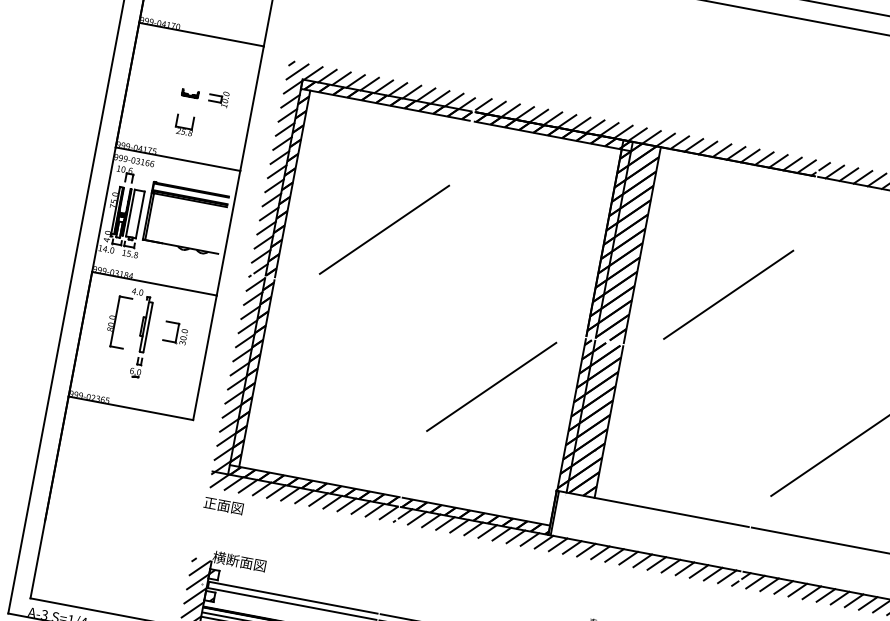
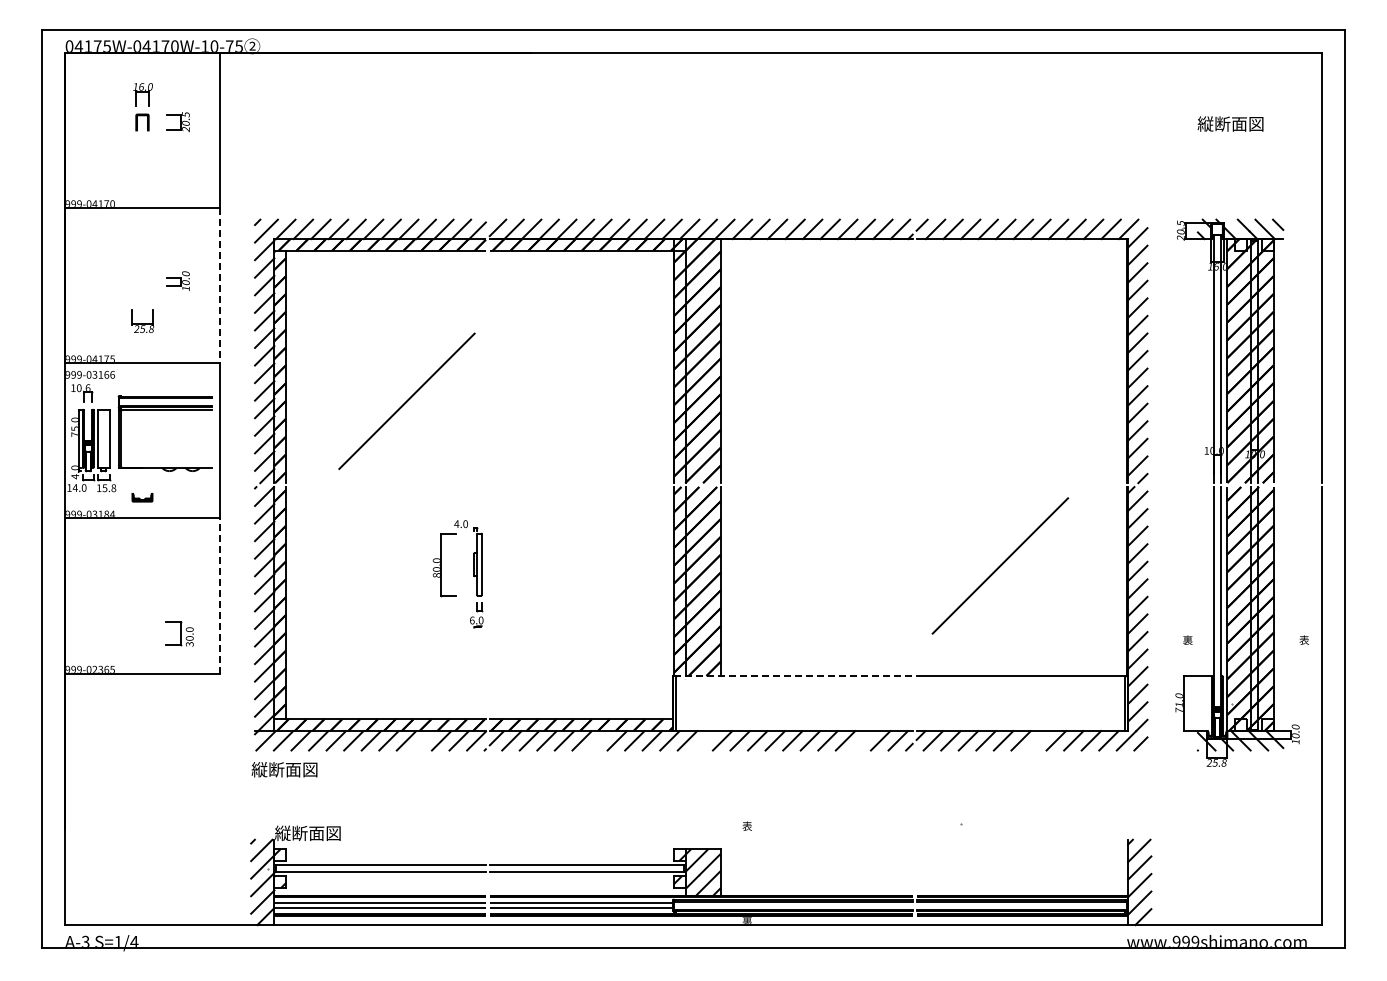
part: (190, 93) -> (142, 497), moved
line: (252, 108) -> (220, 285), solid -> dashed
line: (728, 294) -> (835, 400), removed
part: (114, 329) -> (441, 574), moved
part: (175, 332) -> (179, 633), moved
line: (205, 358) -> (220, 596), solid -> dashed
line: (491, 386) -> (571, 565), removed
line: (346, 504) -> (423, 740), removed
text: (230, 506) -> (284, 769), 正面図 -> 縦断面図
line: (652, 509) -> (793, 676), solid -> dashed
line: (487, 531) -> (599, 740), removed
line: (571, 547) -> (704, 740), removed
text: (219, 557) -> (282, 832), 横断面図 -> 縦断面図
line: (698, 571) -> (862, 740), removed
line: (839, 597) -> (1038, 740), removed

